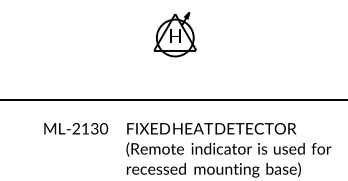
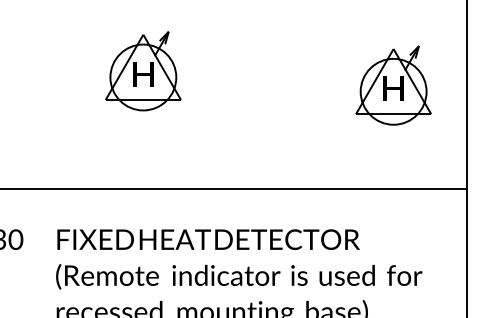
part: (314, 42) -> (392, 85), added

